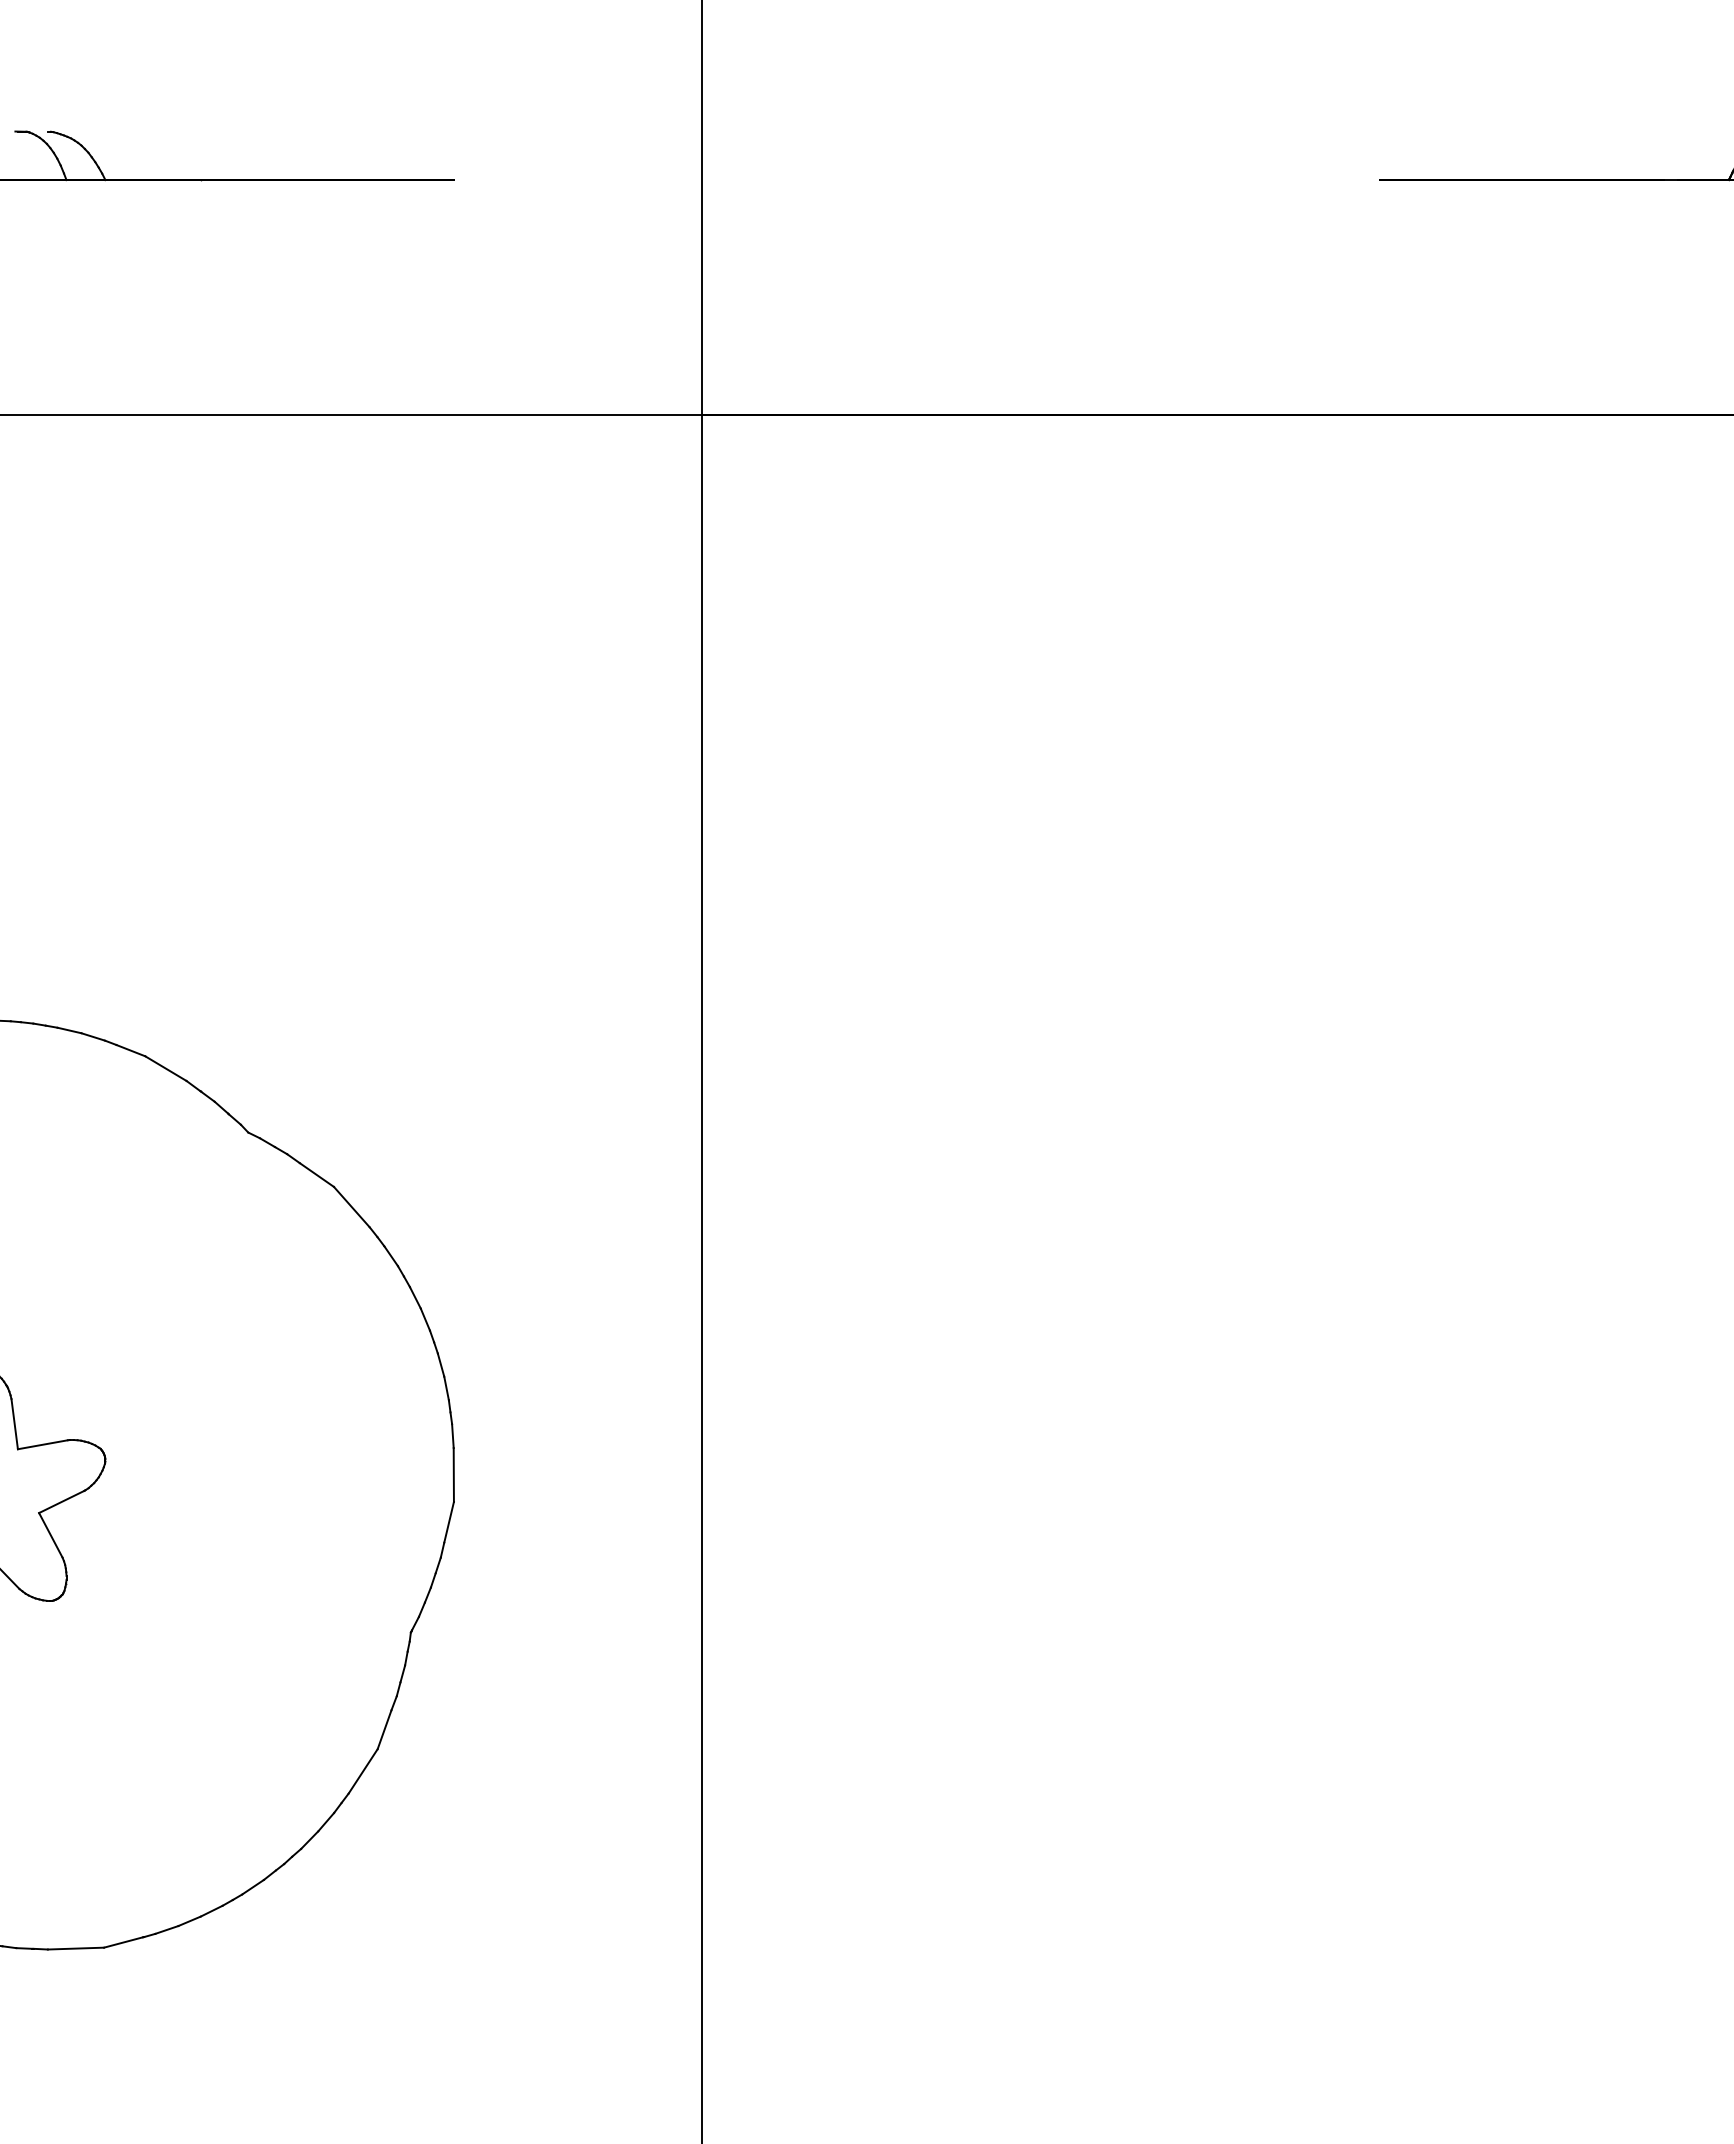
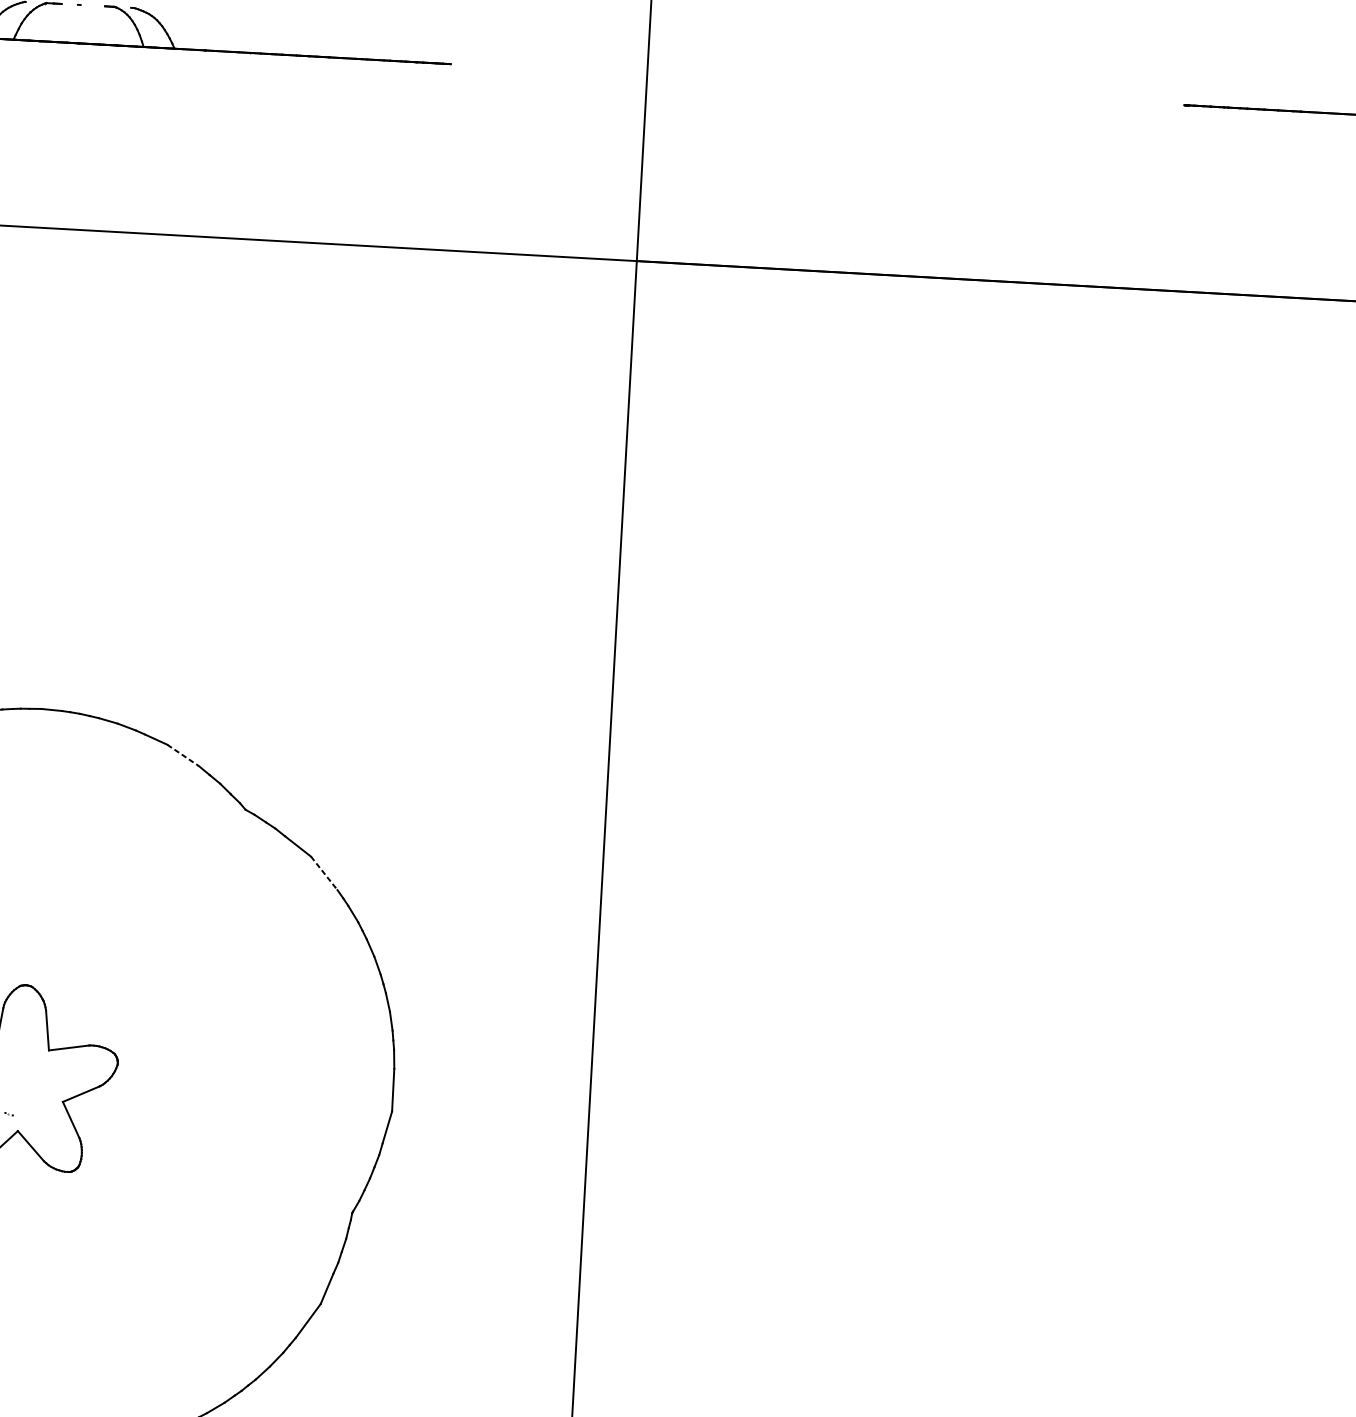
line: (166, 1068) -> (183, 755), solid -> dashed
line: (351, 1207) -> (323, 873), solid -> dashed

